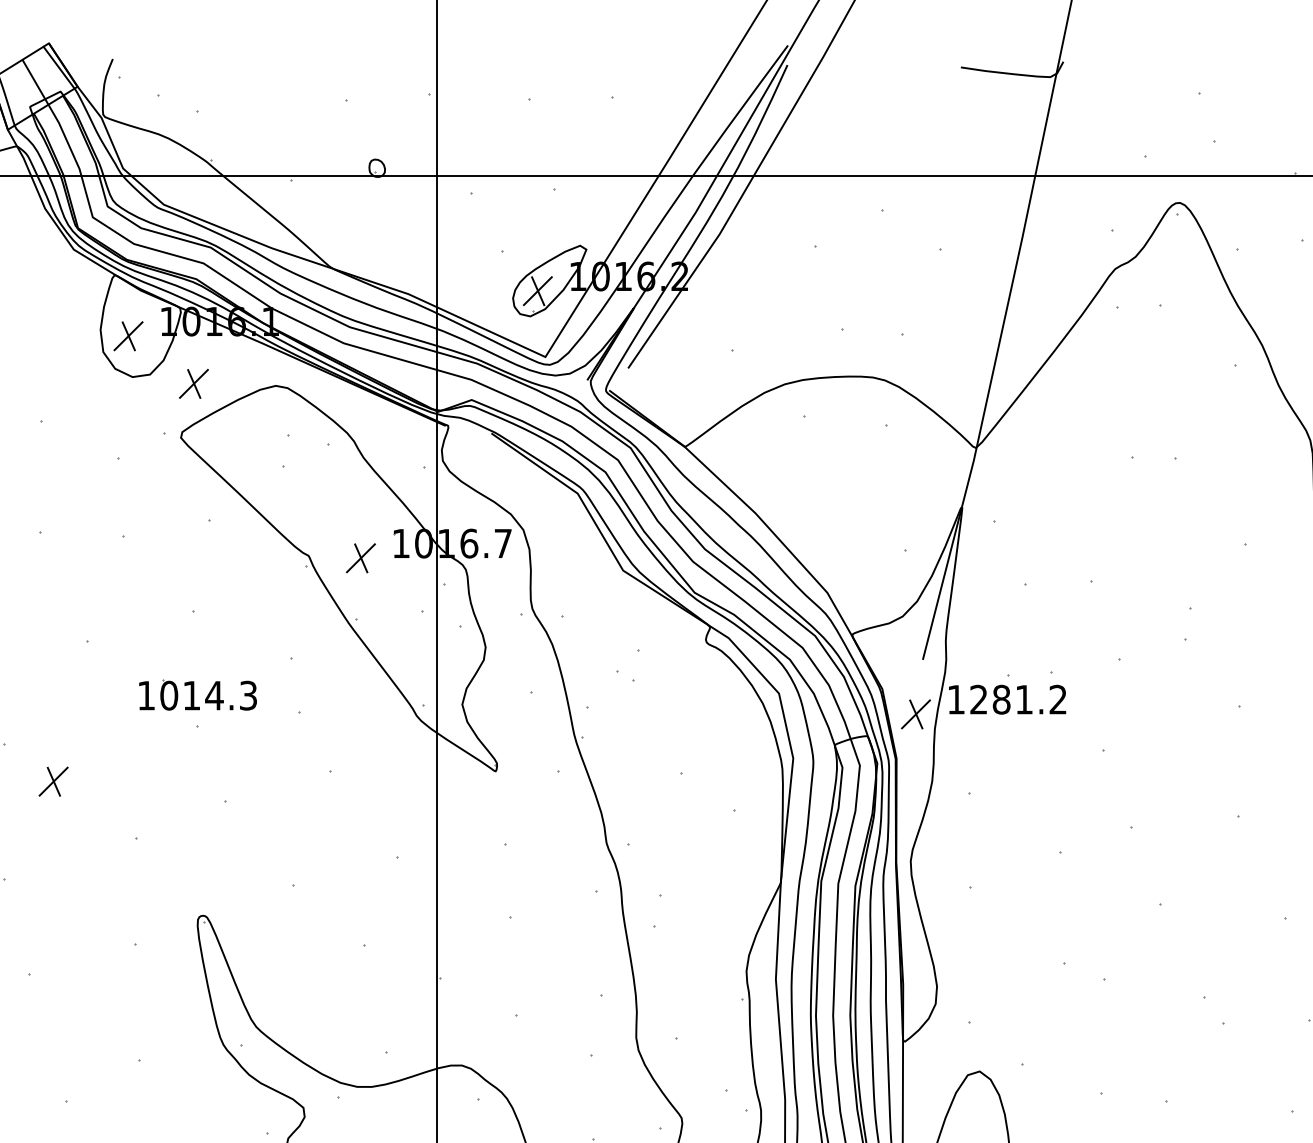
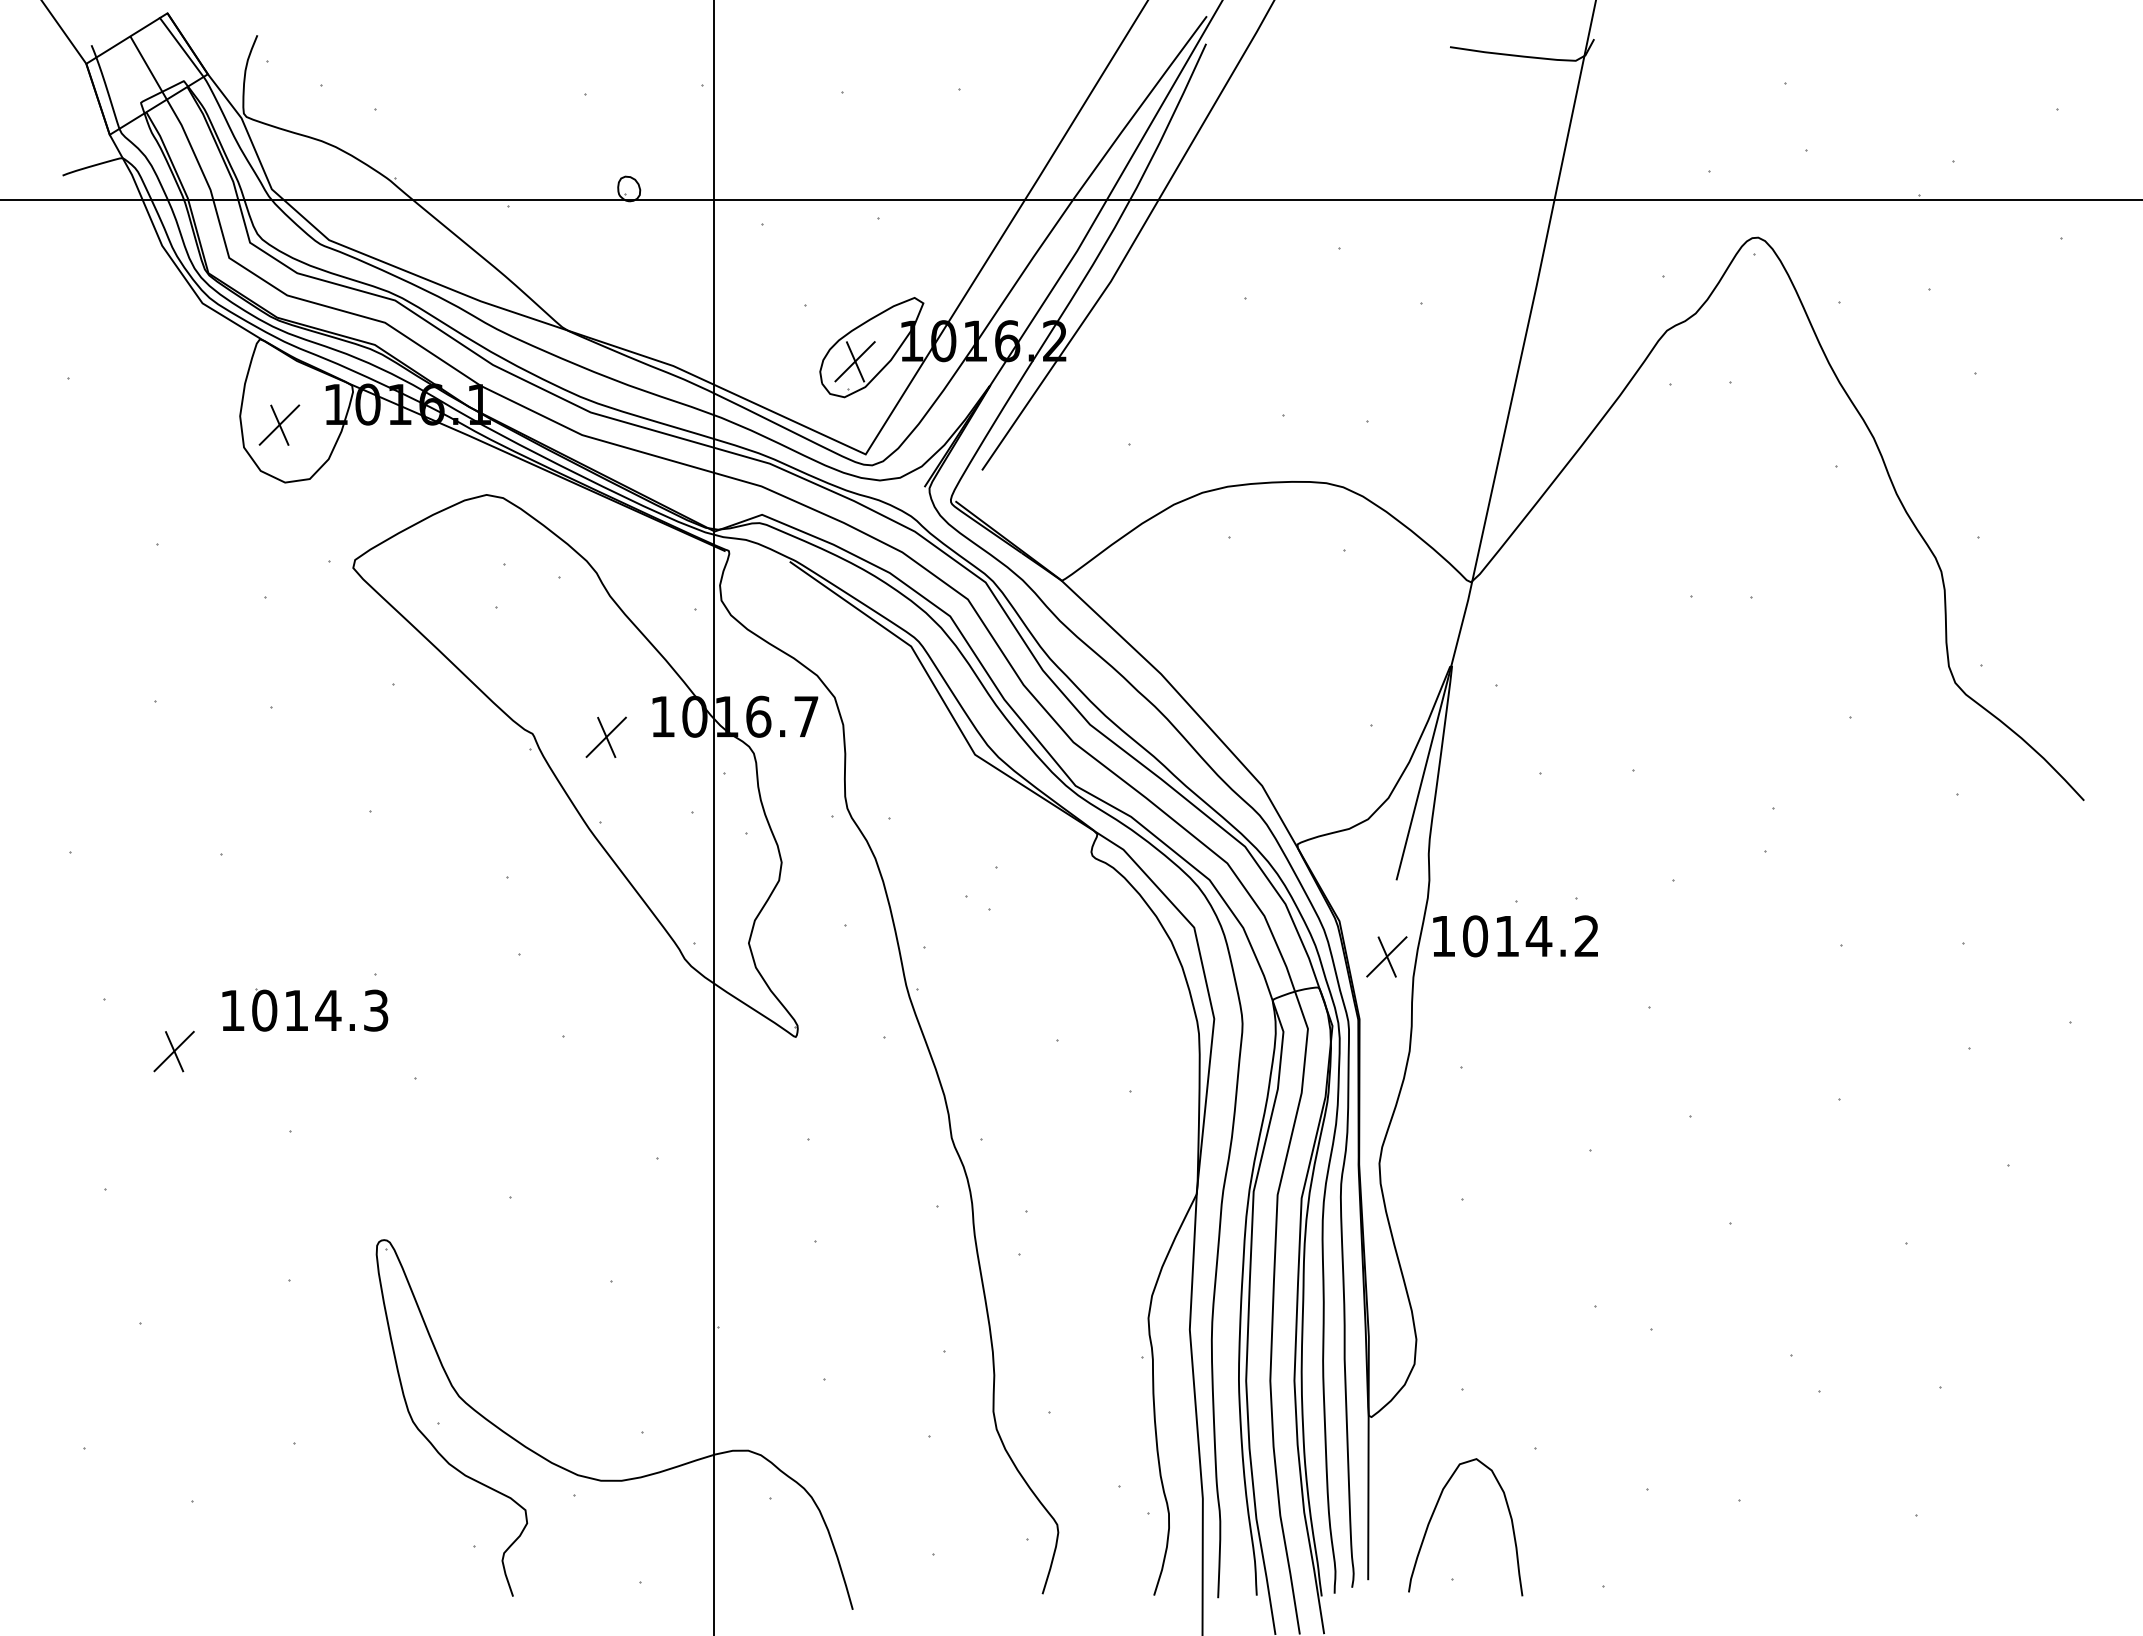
part: (193, 383) -> (371, 491), removed
part: (198, 694) -> (305, 1009), moved
text: (1001, 699) -> (1507, 936), 1281.2 -> 1014.2

